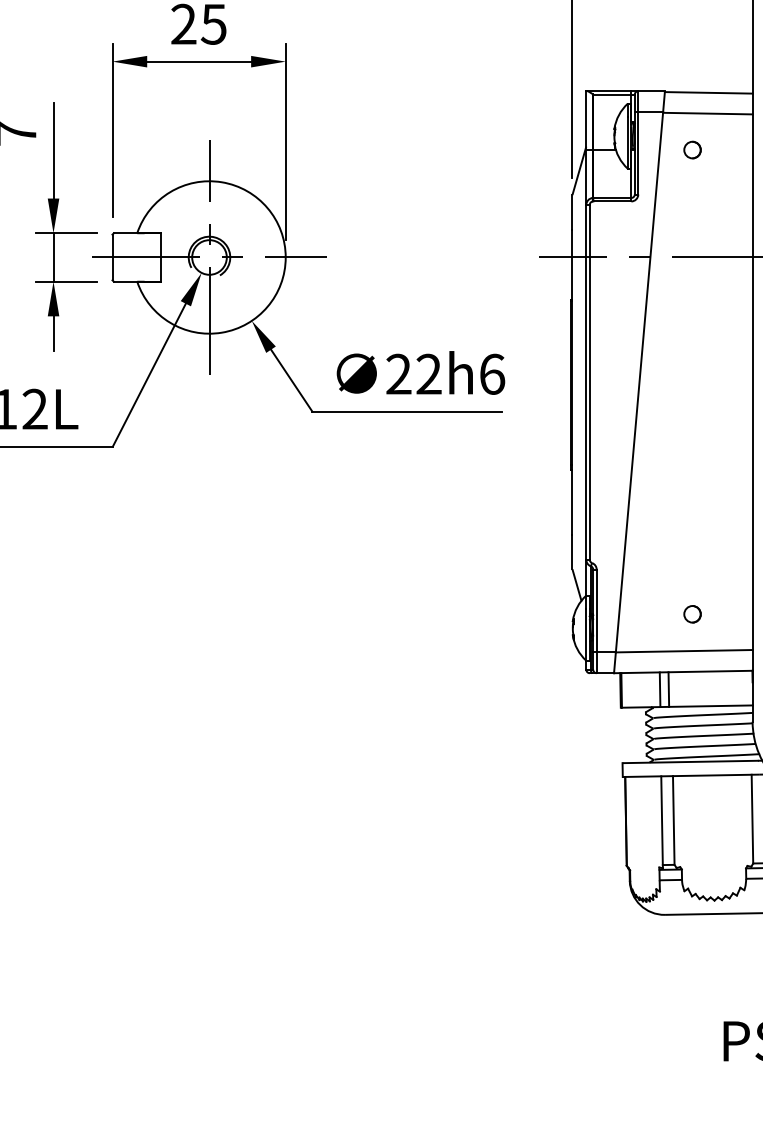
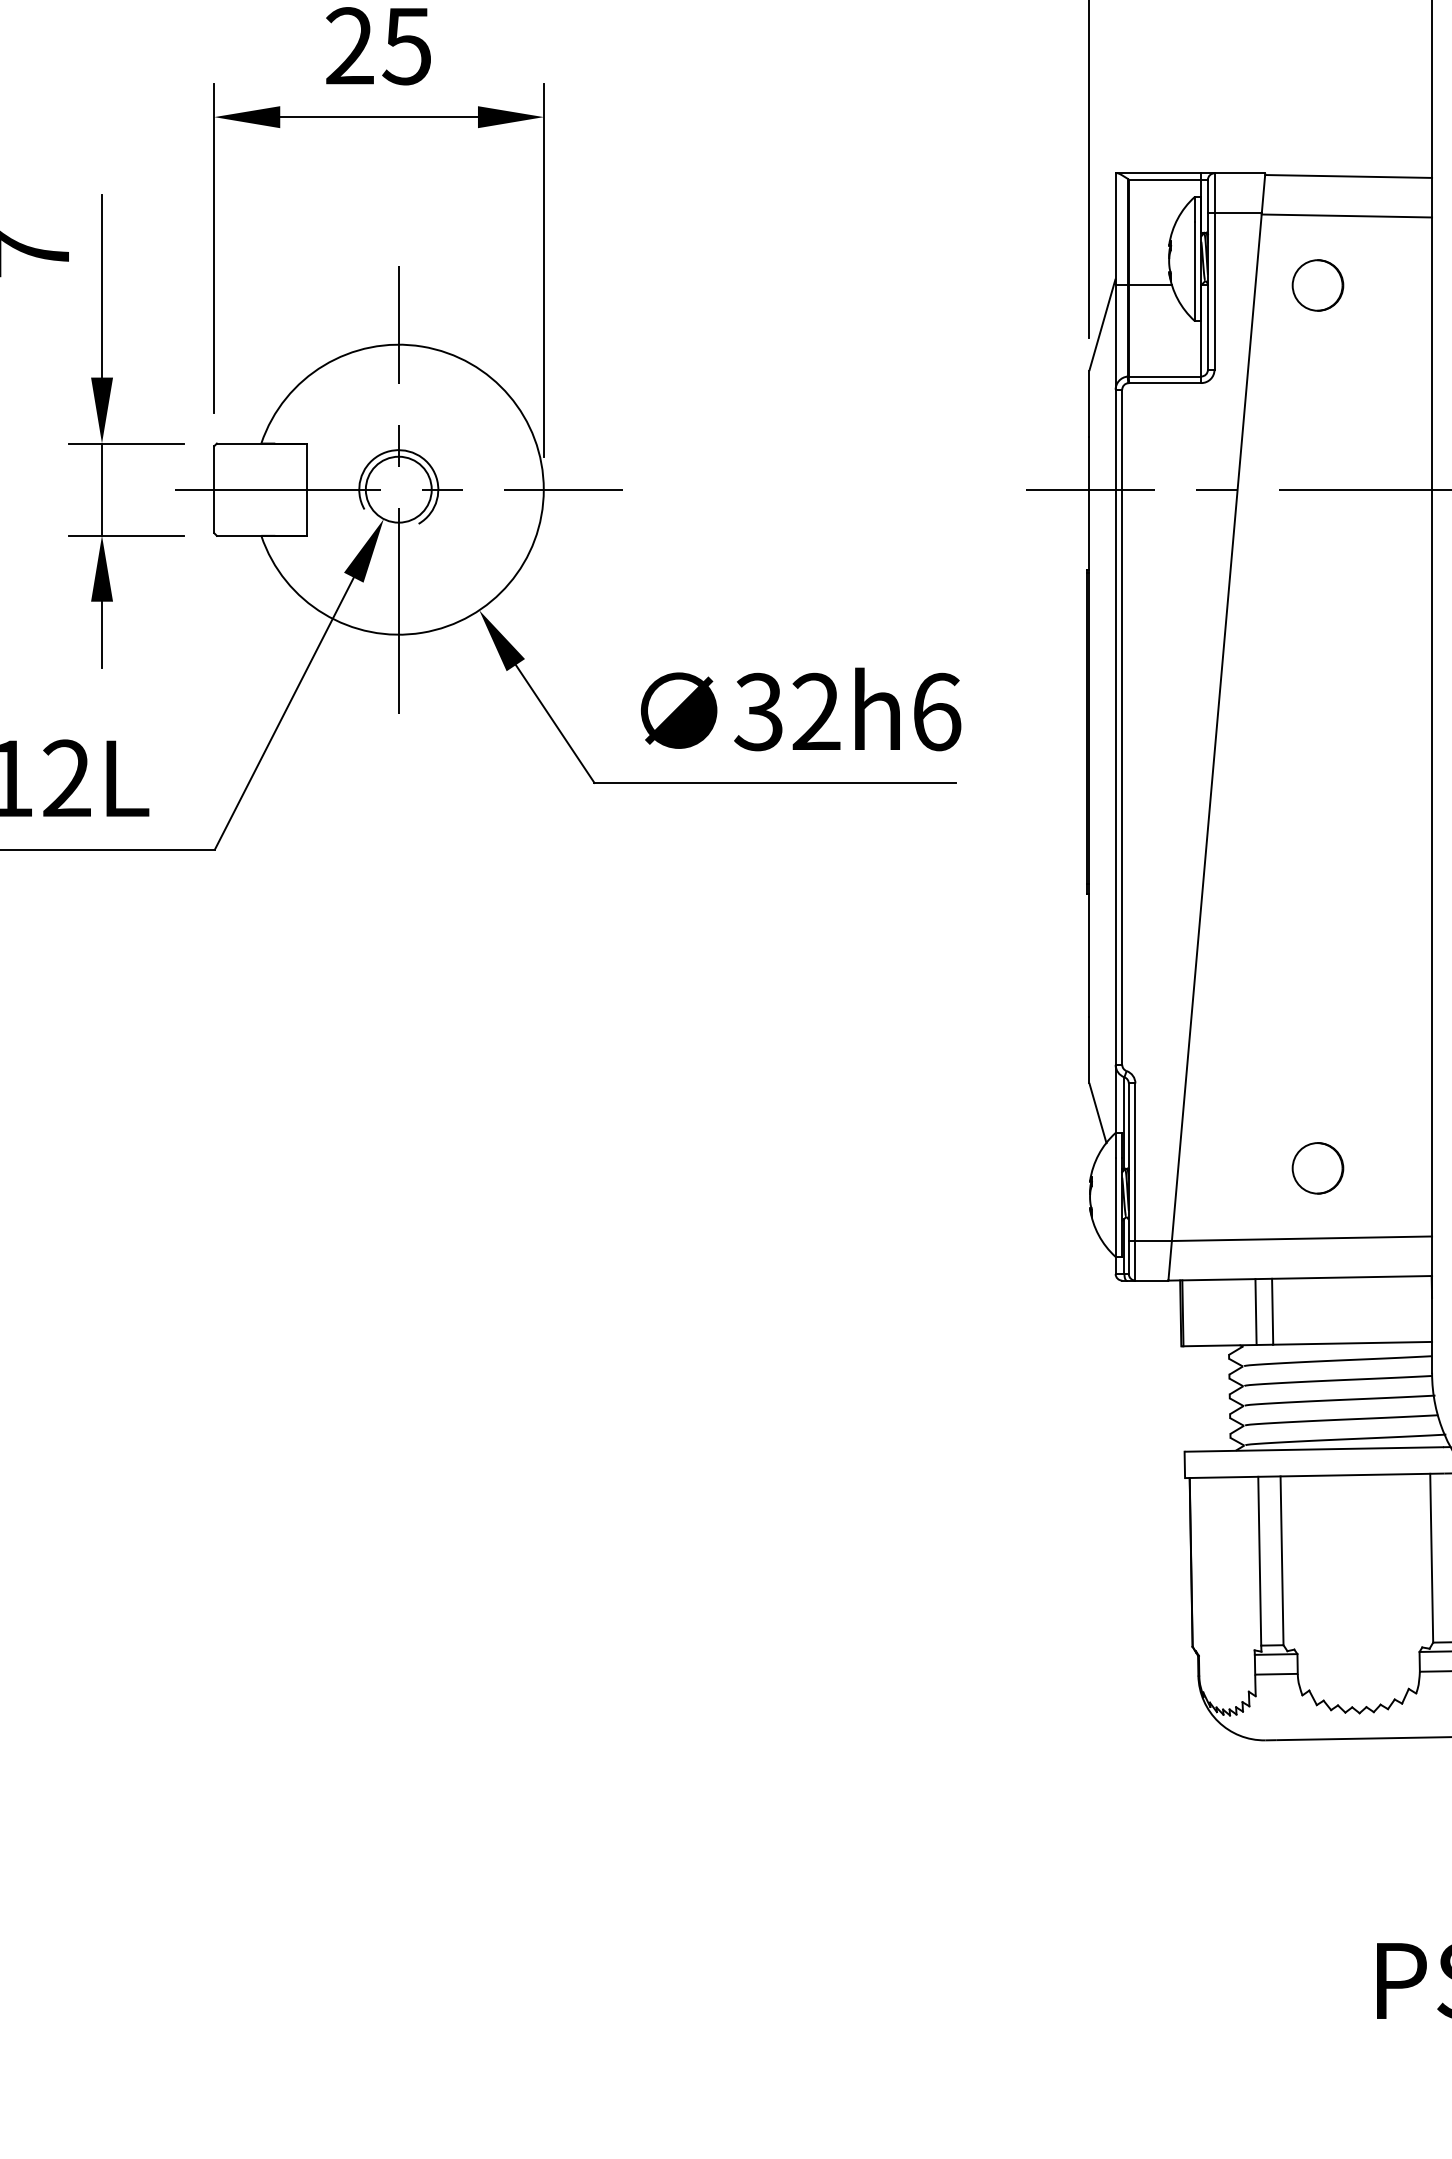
part: (692, 149) -> (1317, 284), size x1.6
text: (398, 373) -> (758, 710), 22h6 -> 32h6
circle: (692, 614) -> (1317, 1168), size x1.6

